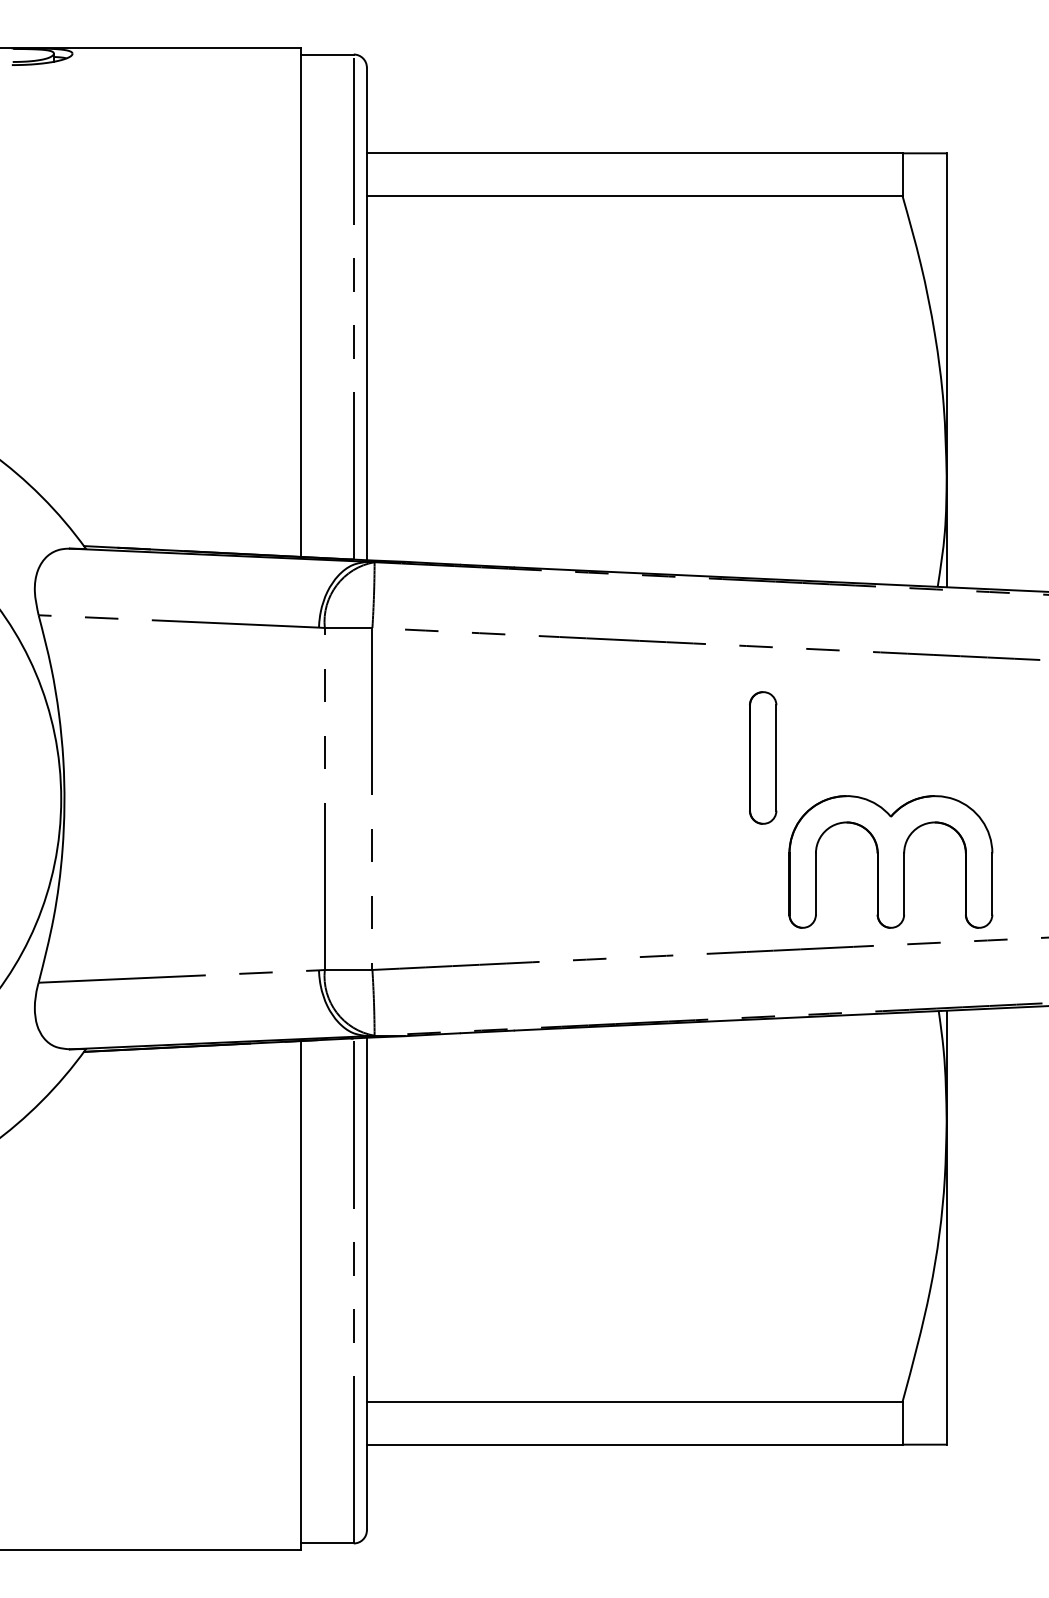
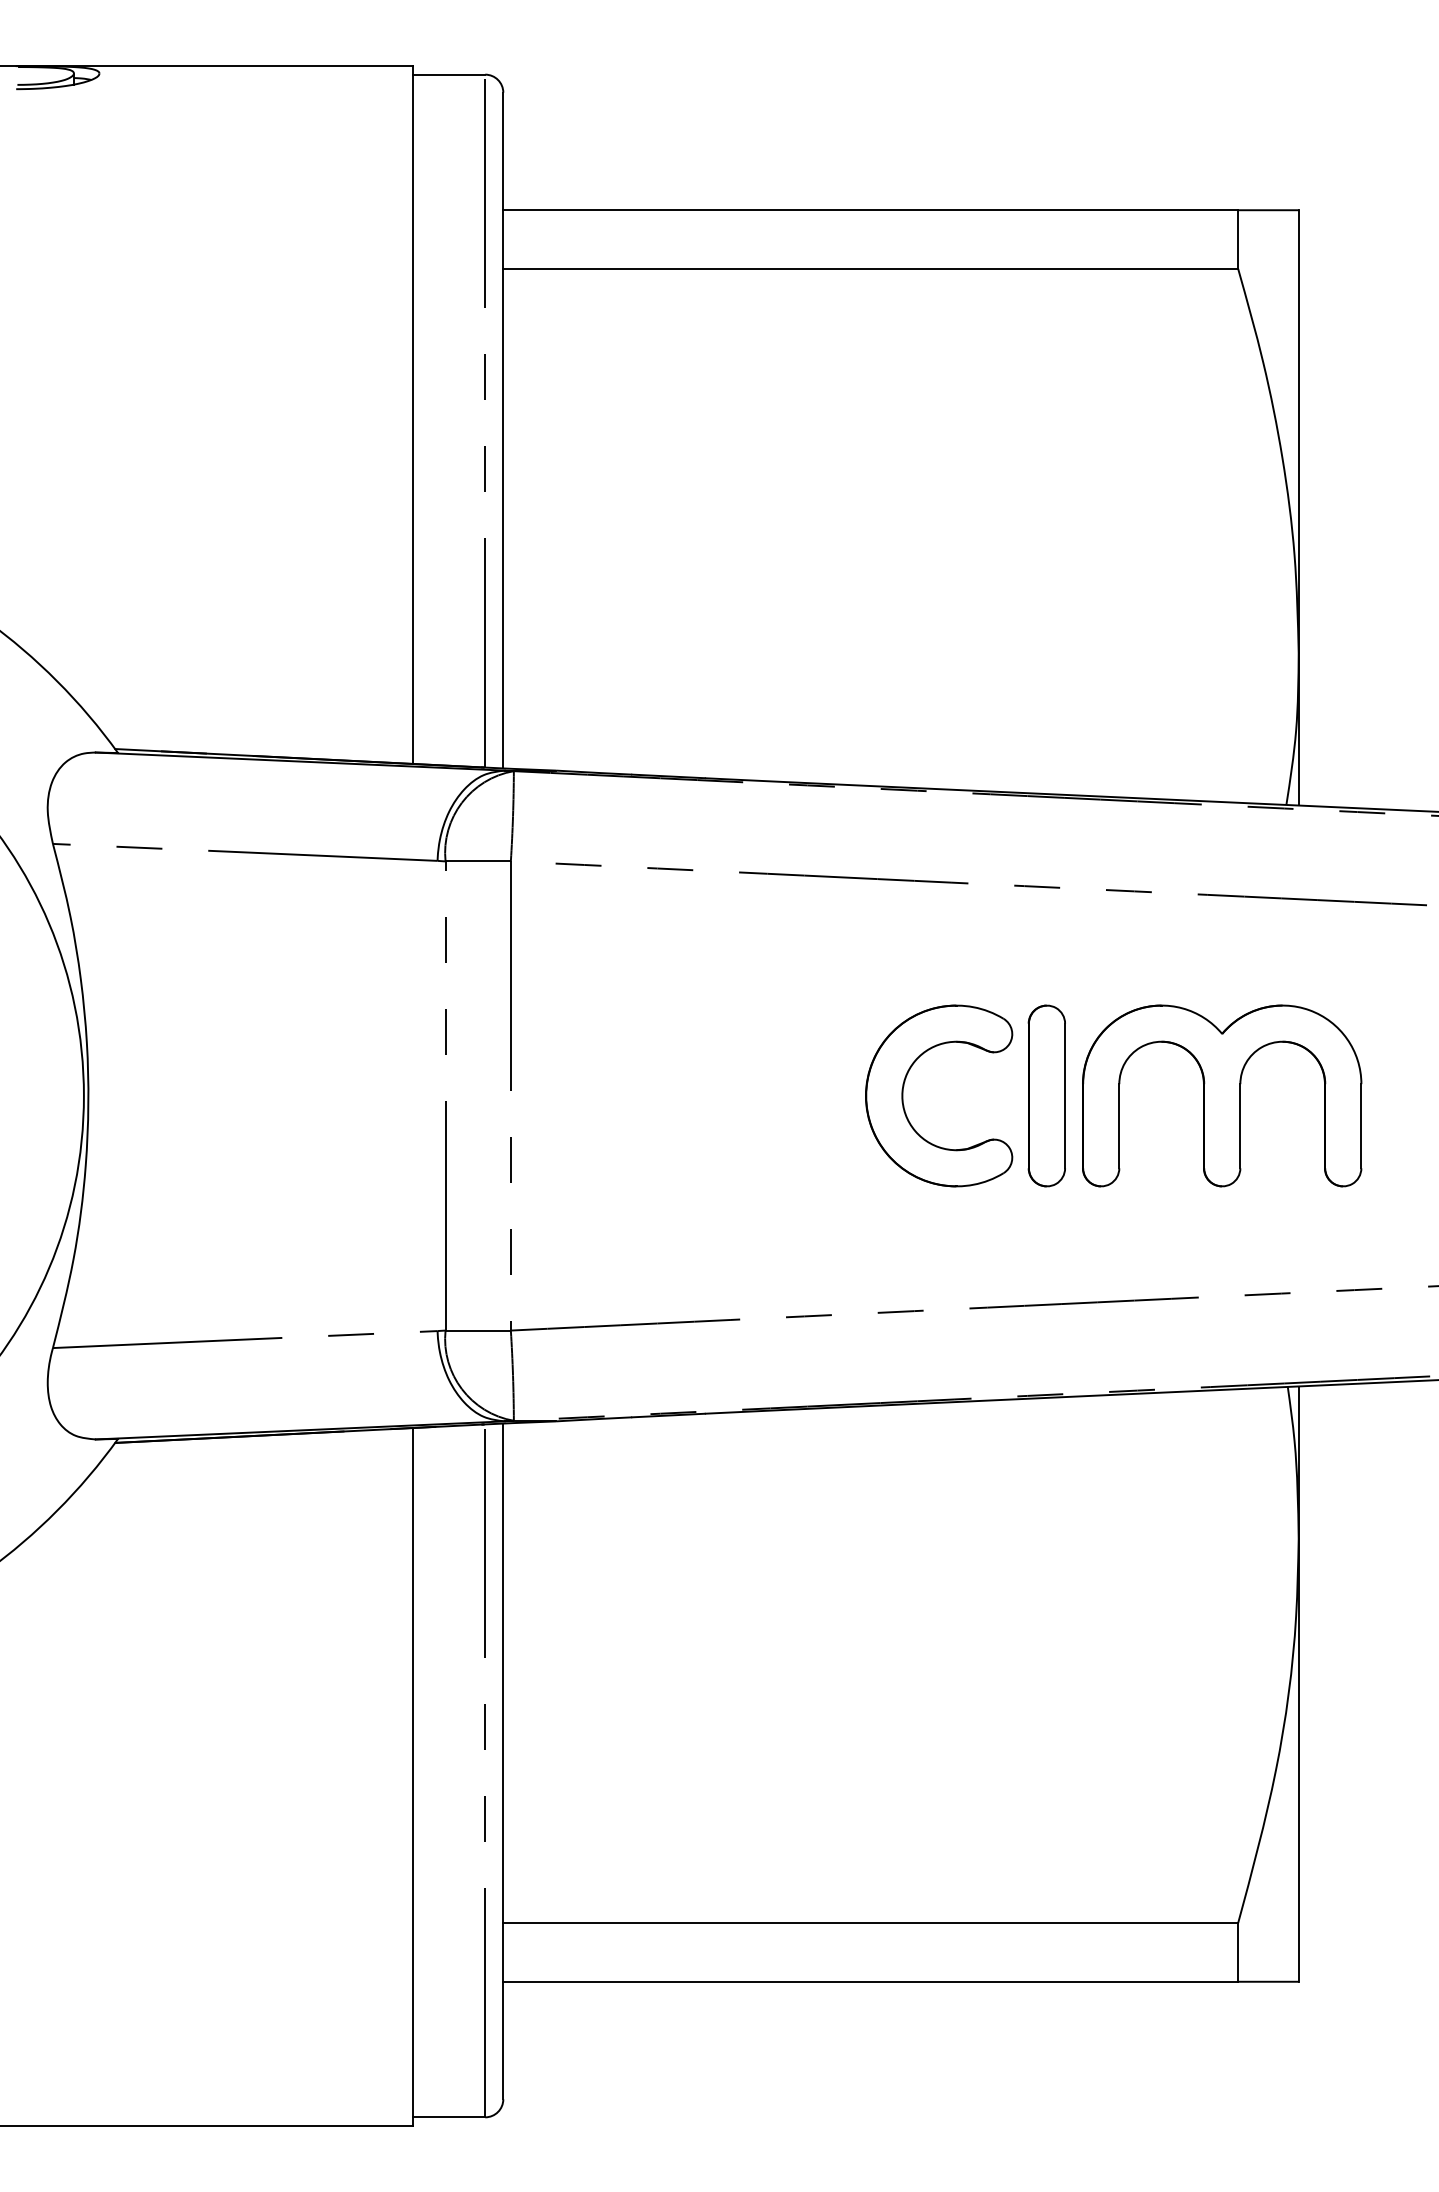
part: (763, 757) -> (1047, 1095), moved
part: (659, 793) -> (904, 1088), added
part: (890, 861) -> (1221, 1095), moved

